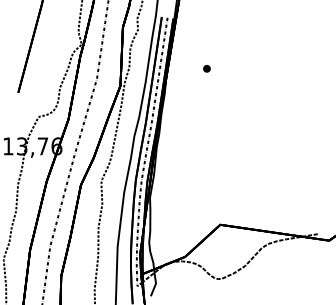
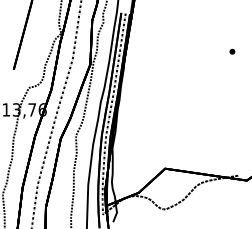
part: (206, 68) -> (232, 51), moved

